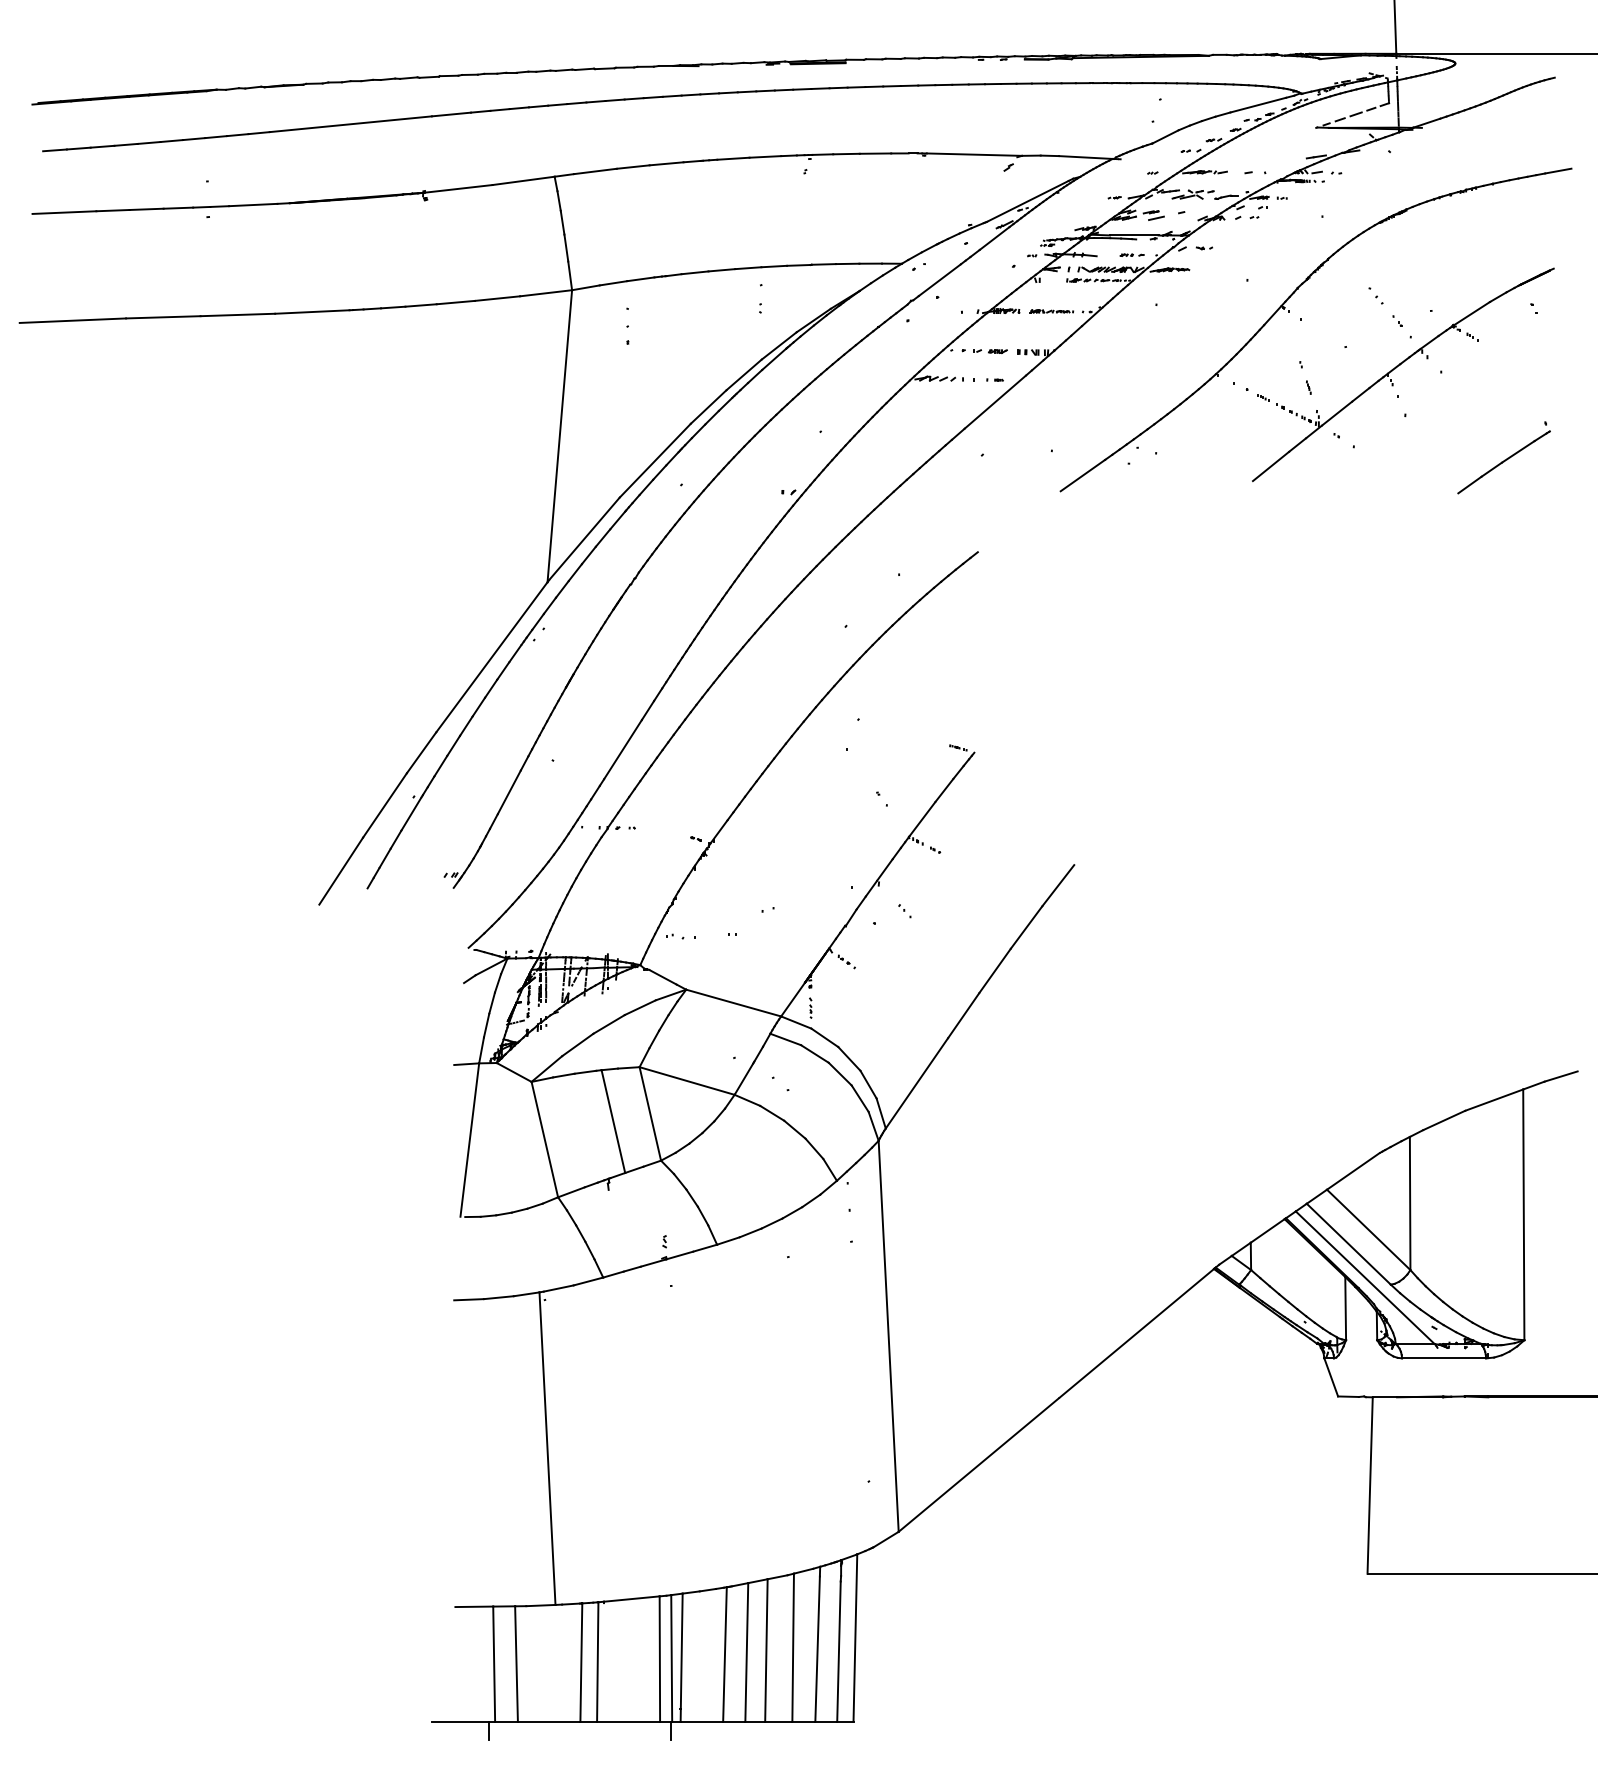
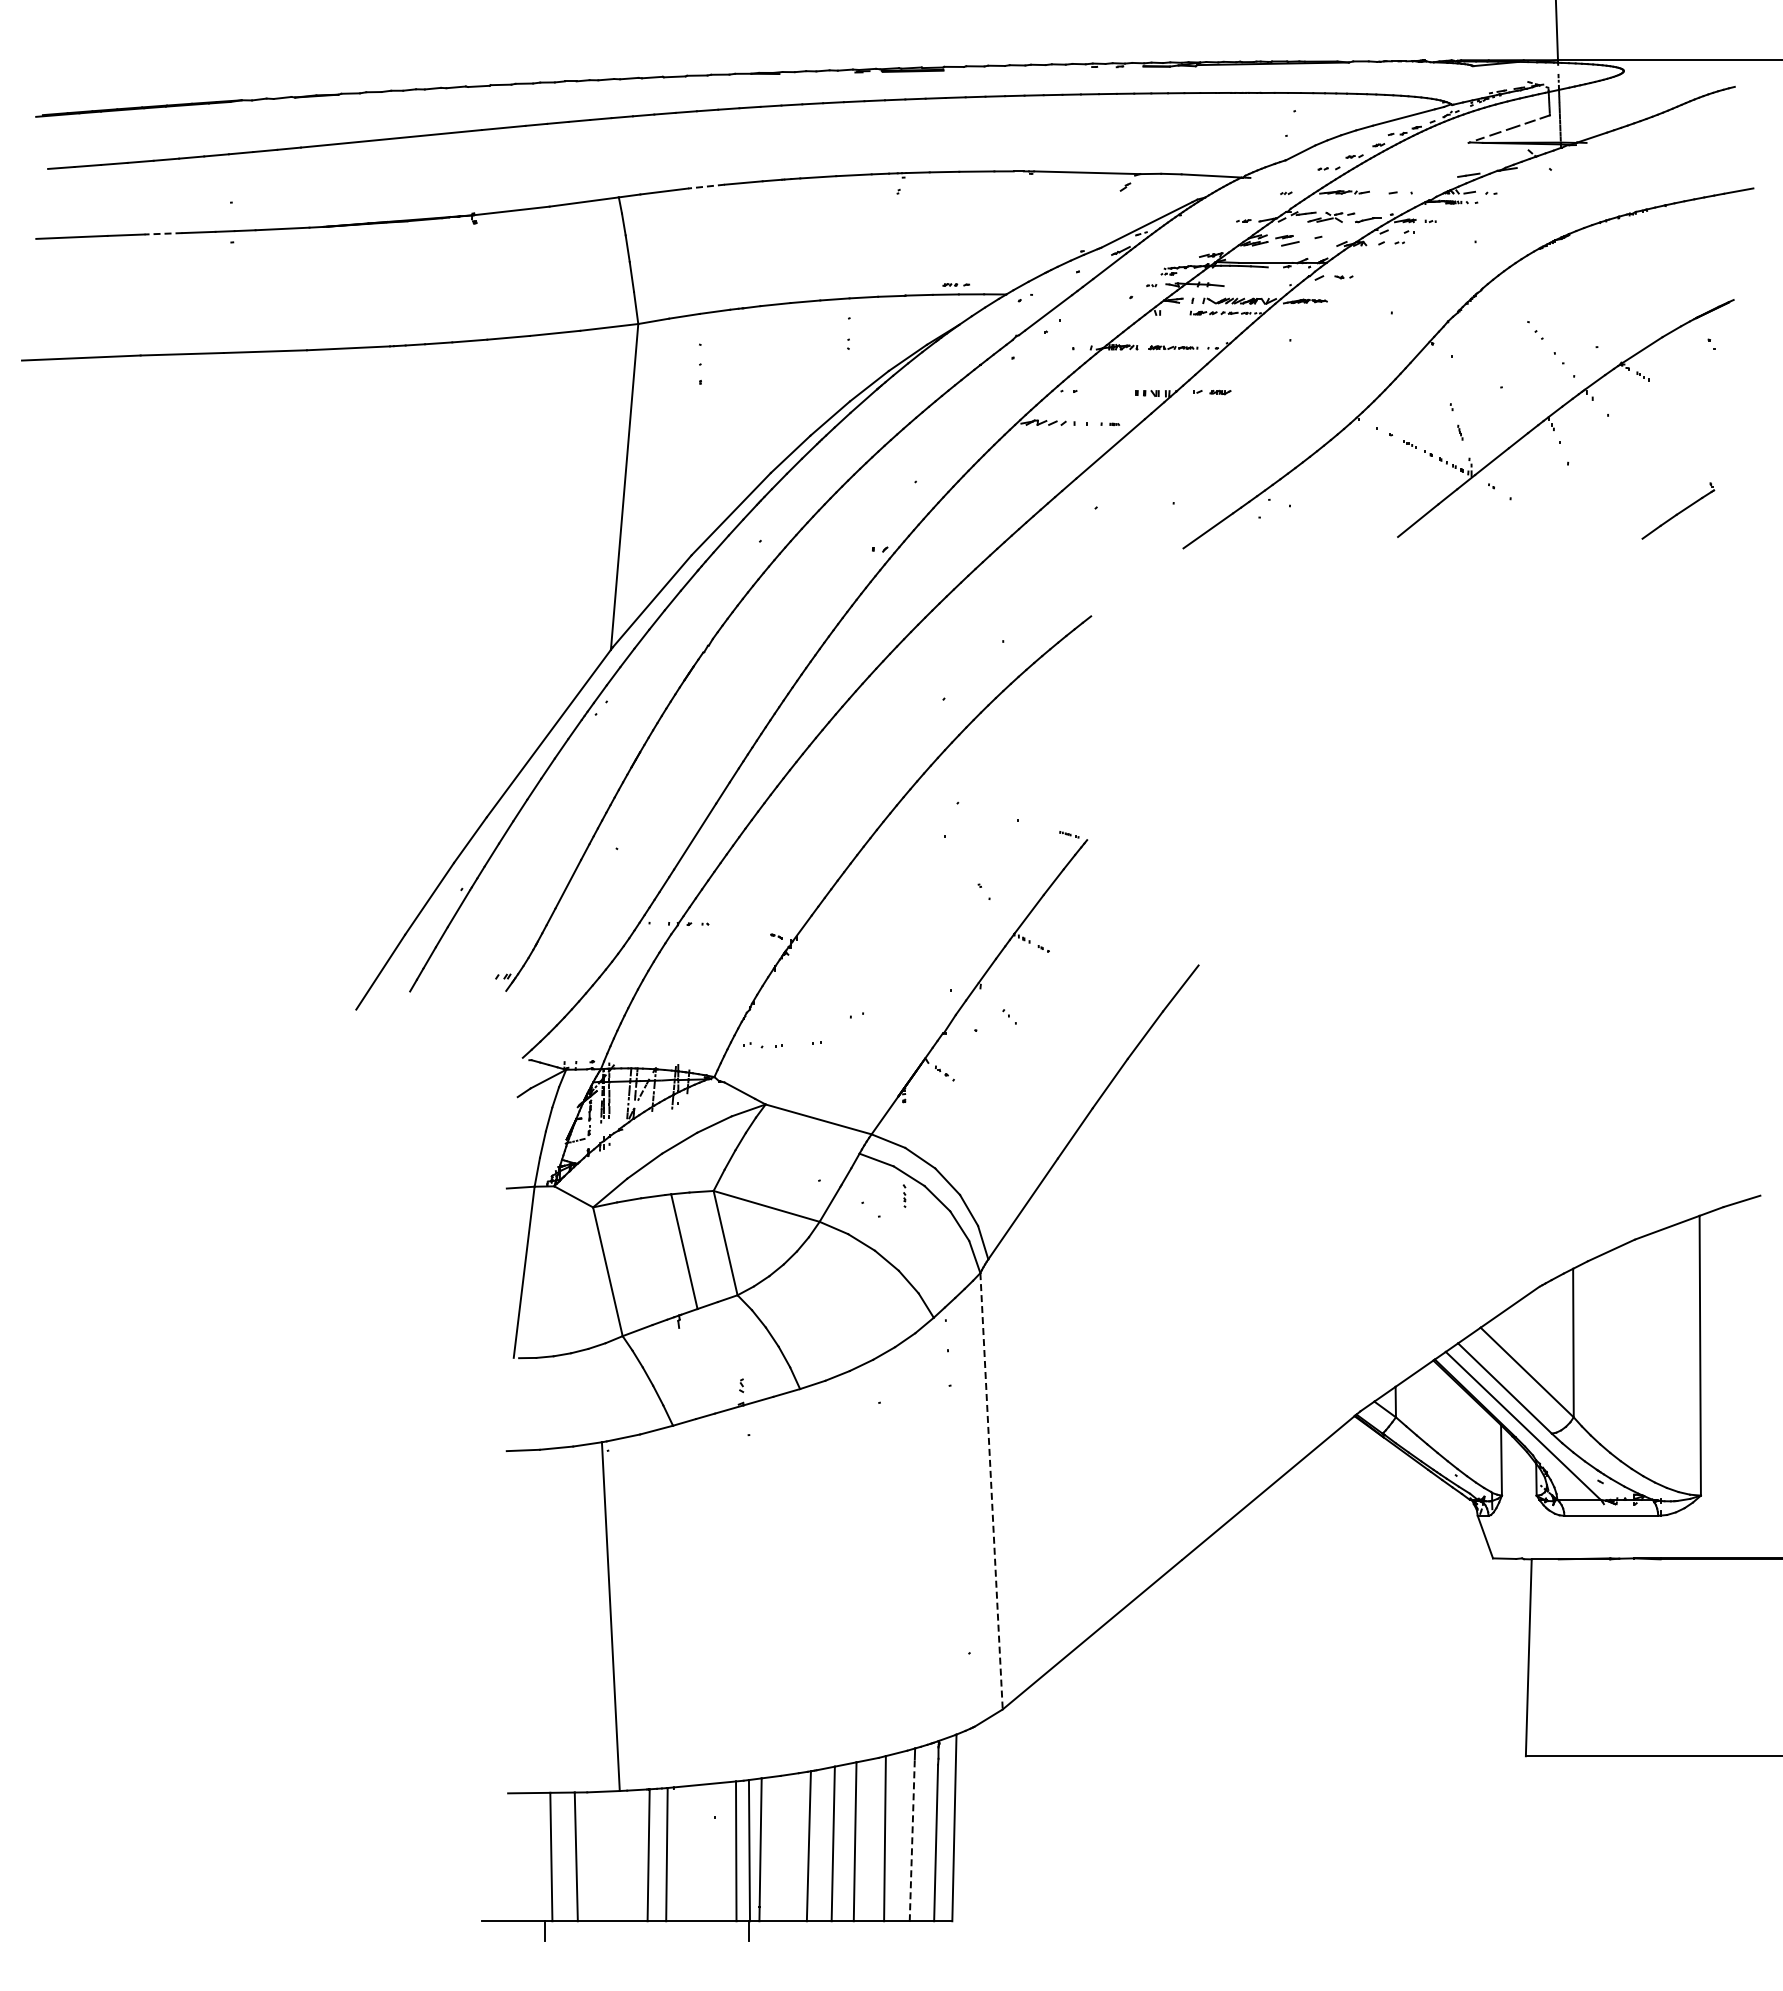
line: (633, 166) -> (706, 186), solid -> dashed
line: (146, 209) -> (163, 233), solid -> dashed
part: (1131, 254) -> (955, 284), moved
part: (990, 351) -> (1212, 392), moved
part: (1504, 457) -> (1678, 510), size x0.7
part: (810, 1007) -> (904, 1195), moved
line: (888, 1336) -> (991, 1491), solid -> dashed
line: (817, 1648) -> (912, 1839), solid -> dashed

